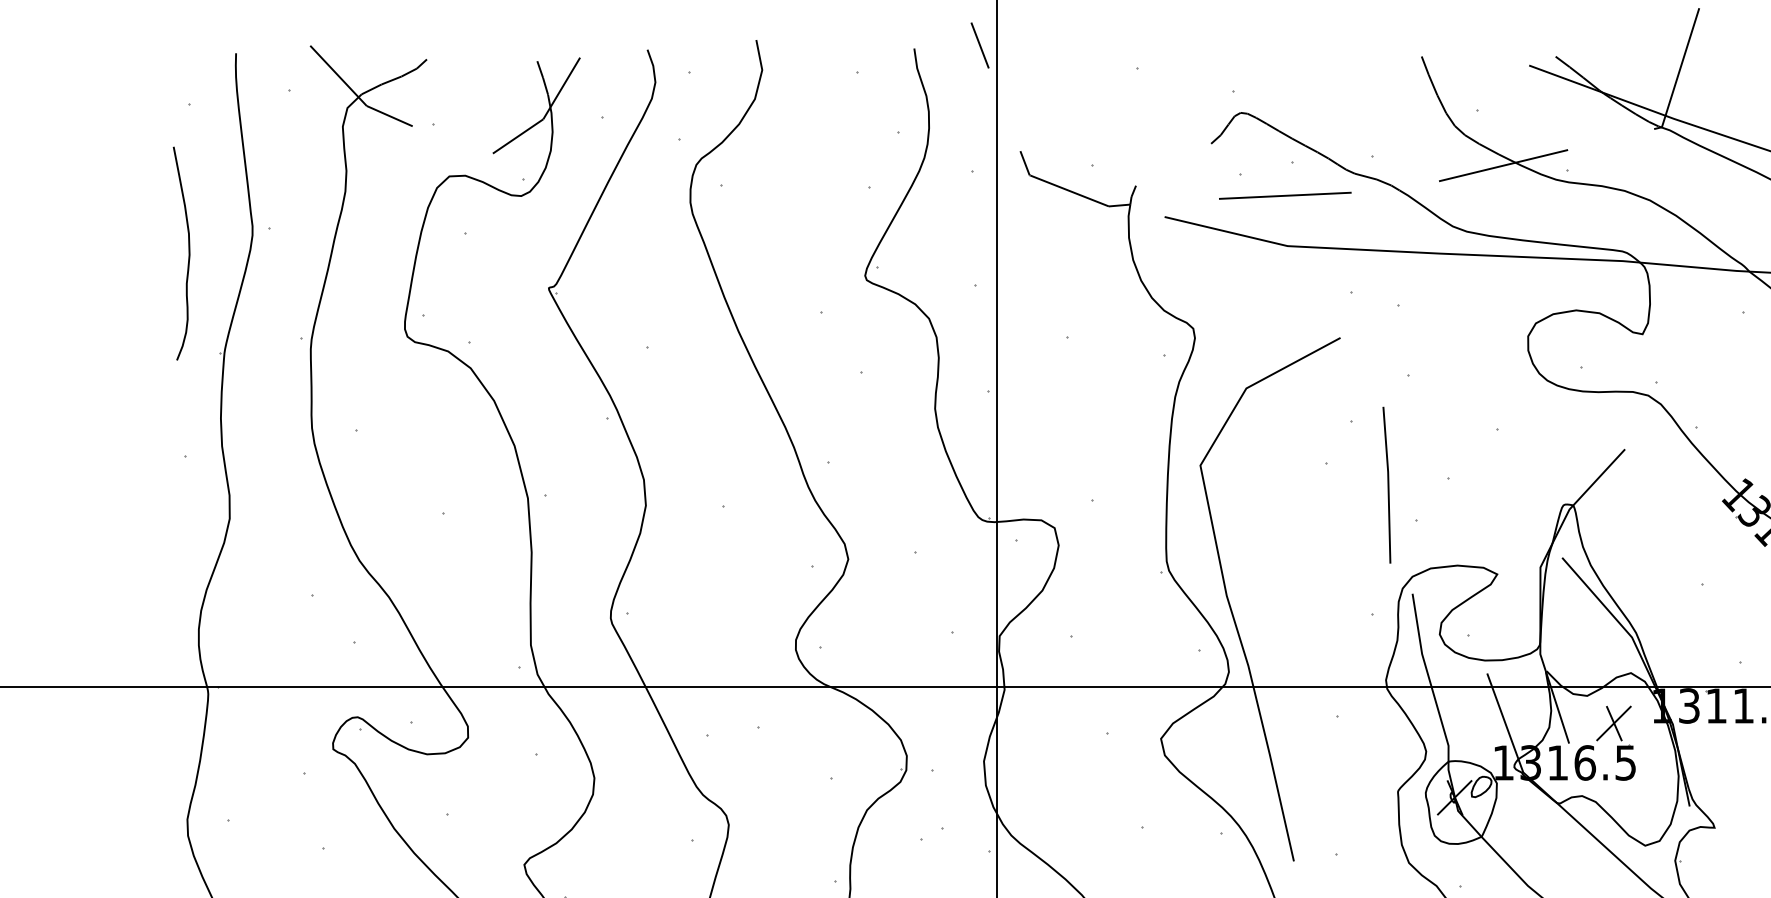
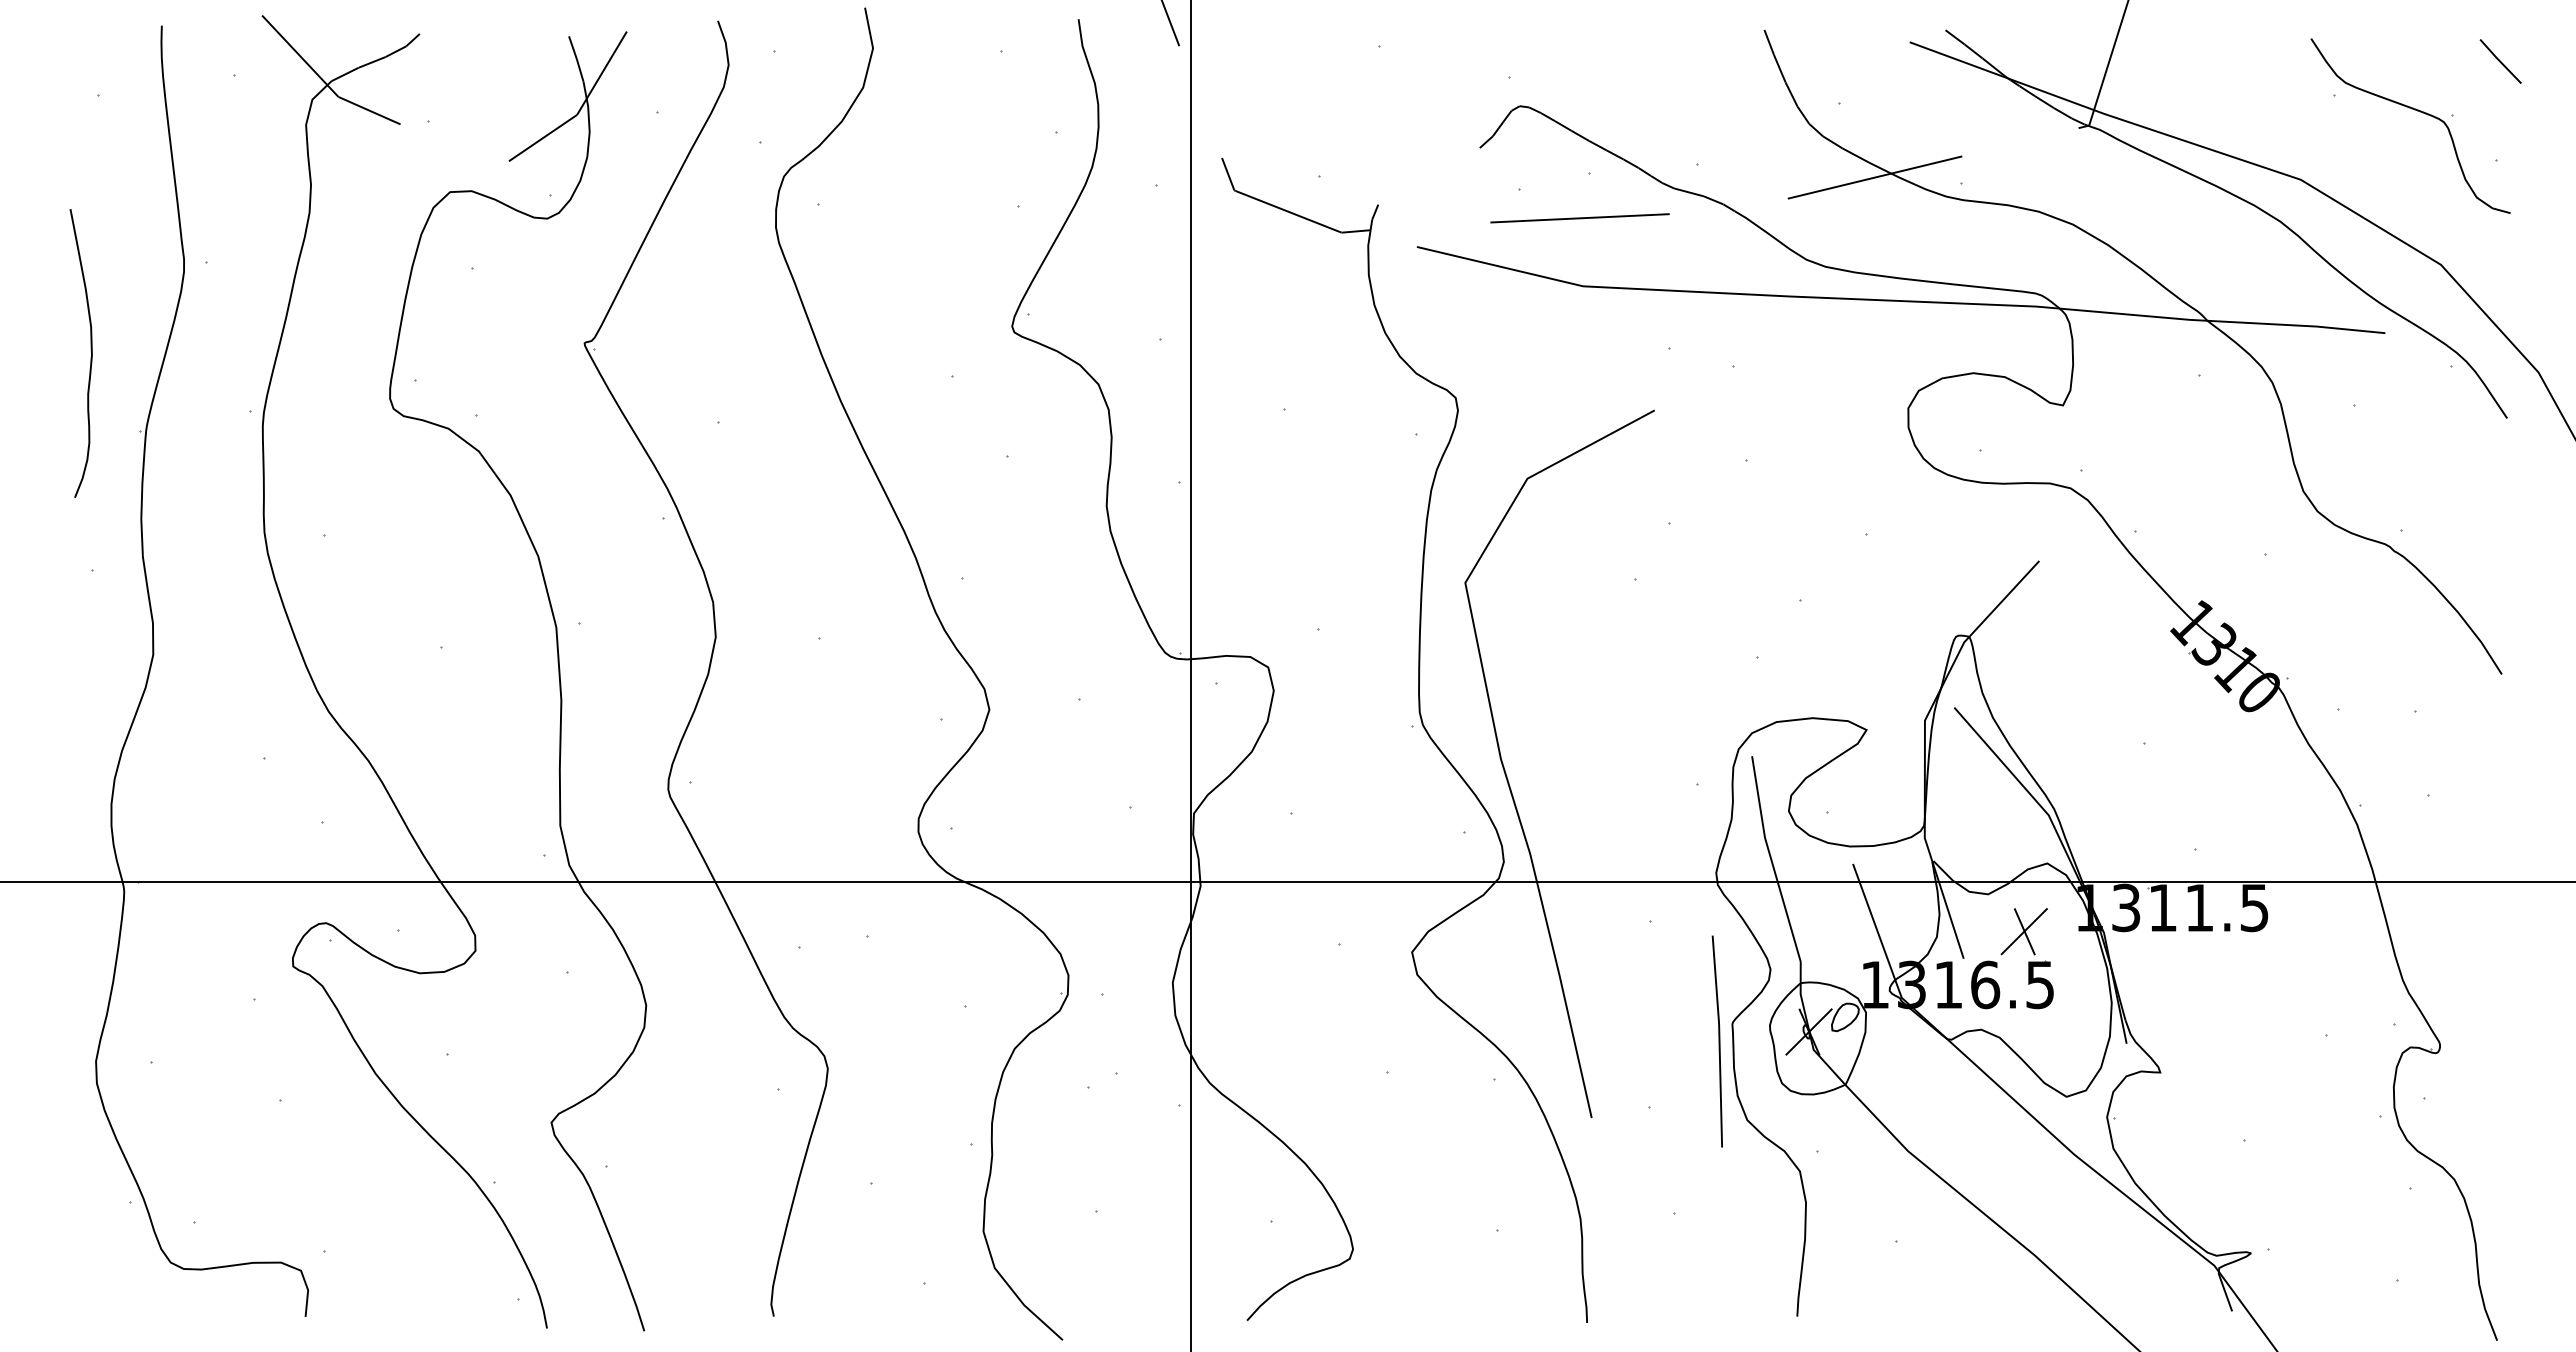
curve: (188, 251) -> (90, 350), moved
line: (1387, 485) -> (1718, 1041), moved

